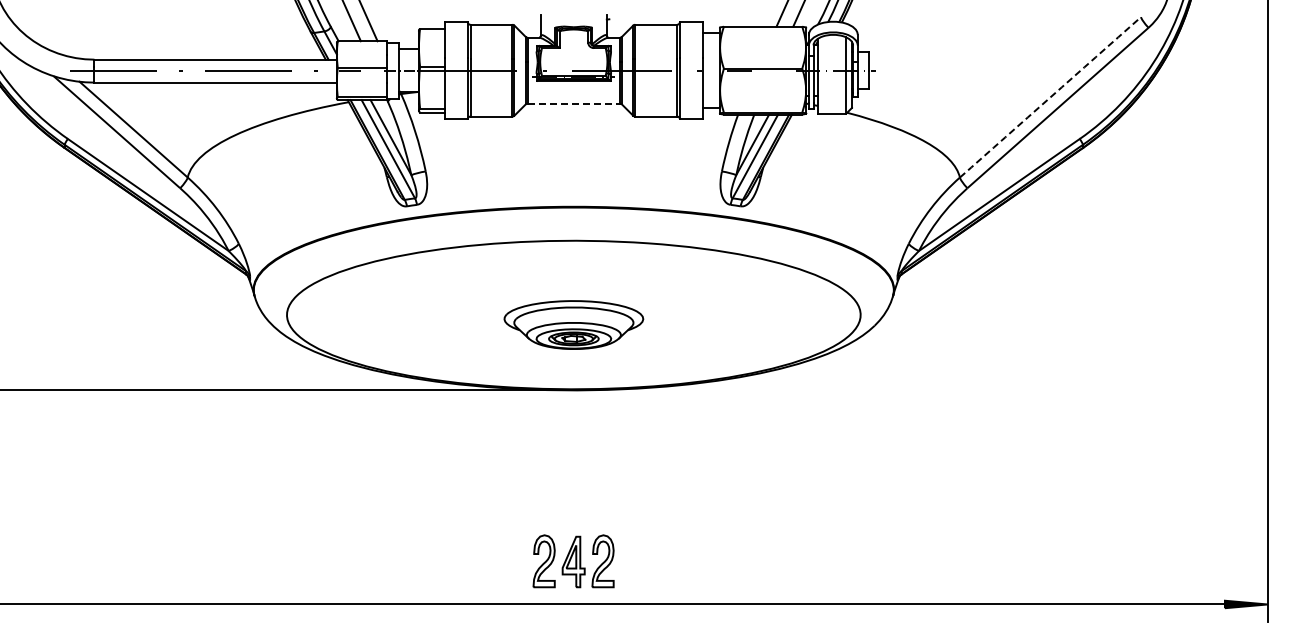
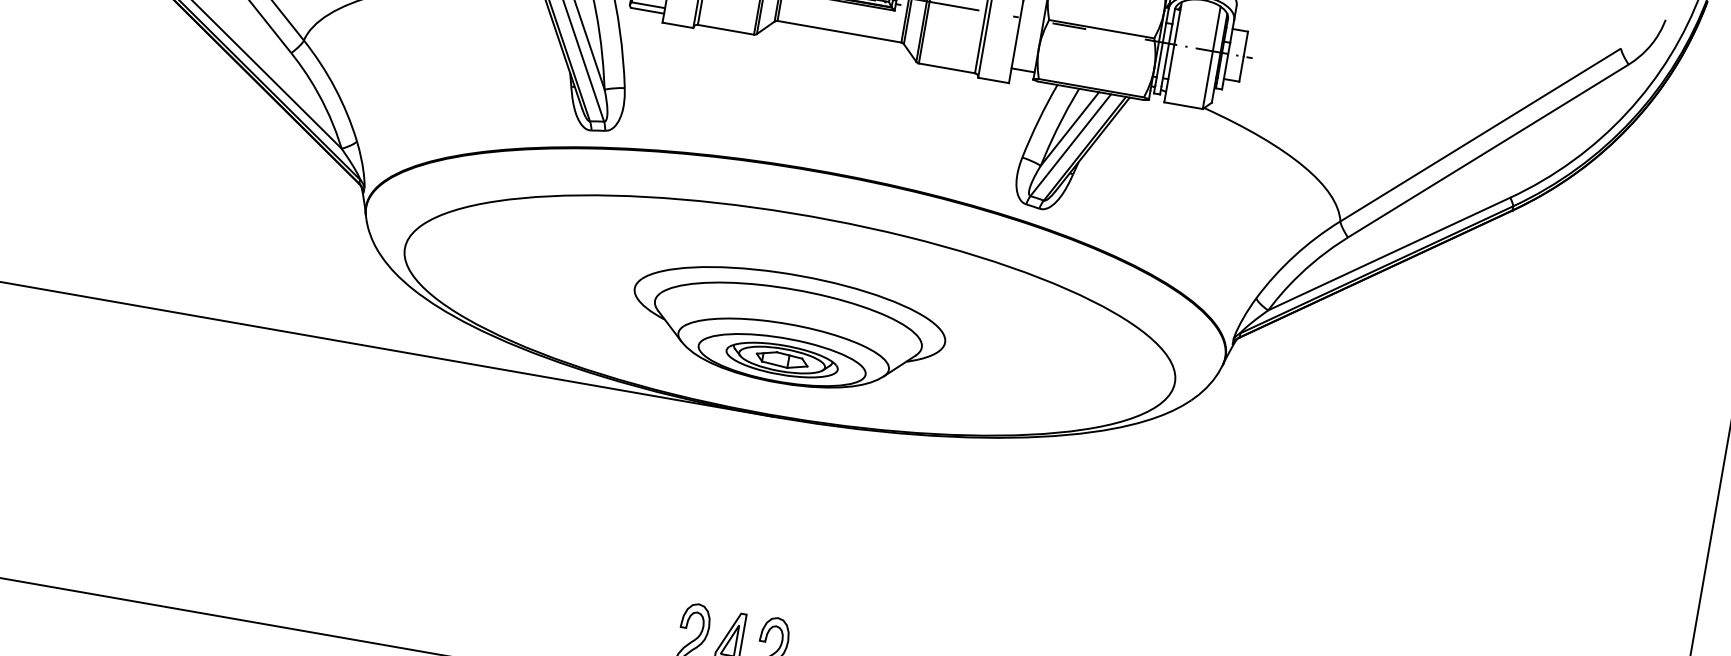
arc: (1050, 97) -> (1480, 135), dashed -> solid
line: (574, 103) -> (840, 31), dashed -> solid
part: (573, 324) -> (787, 328), size x1.67

